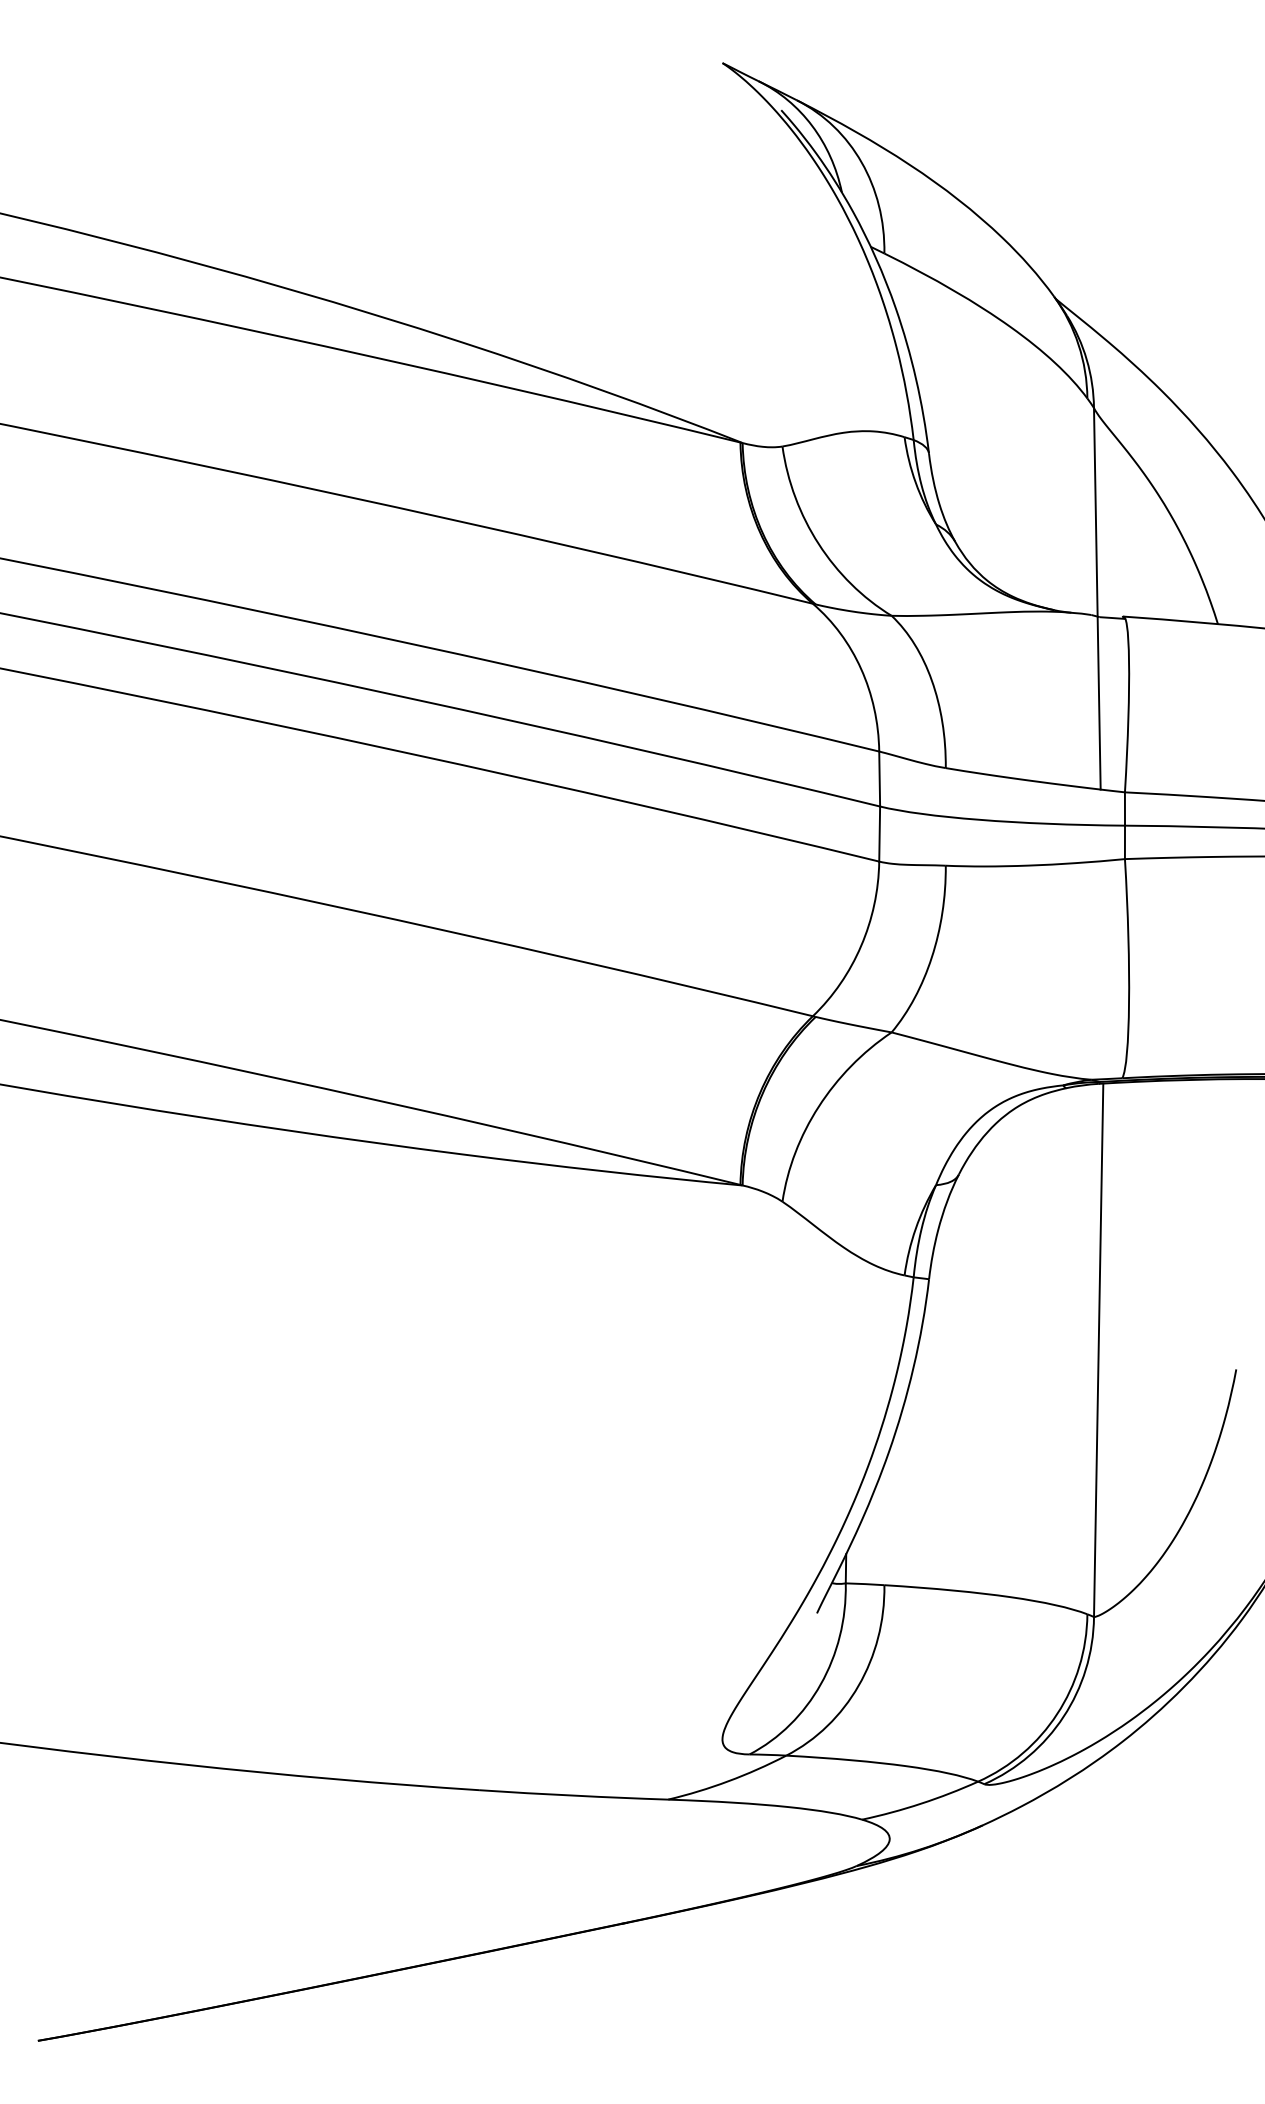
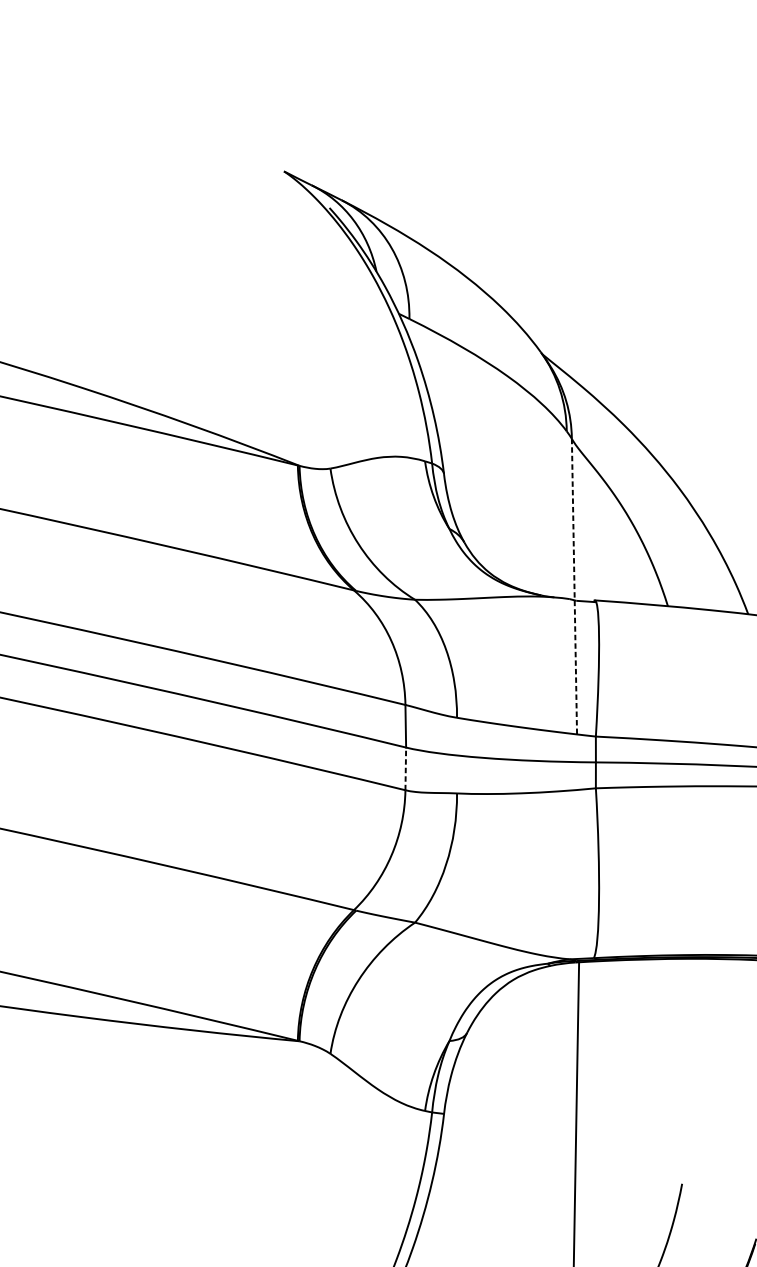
line: (1097, 598) -> (574, 586), solid -> dashed
line: (879, 834) -> (405, 769), solid -> dashed

